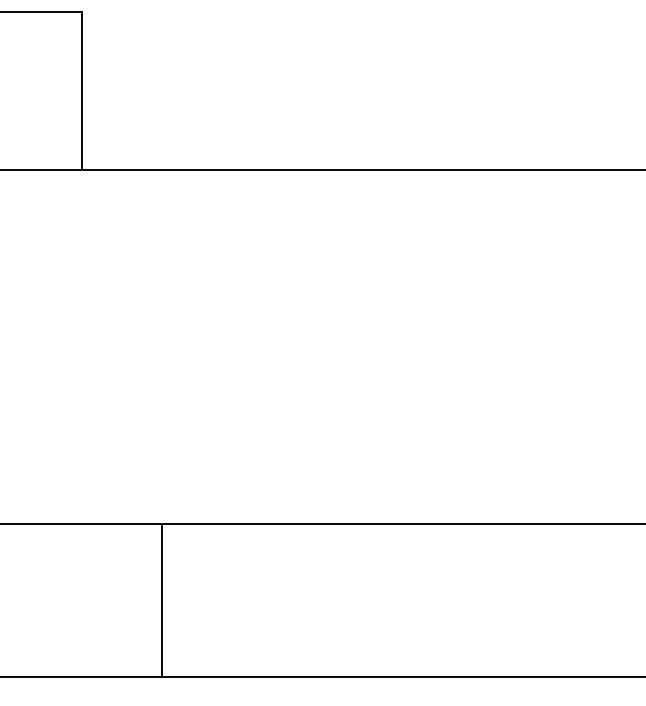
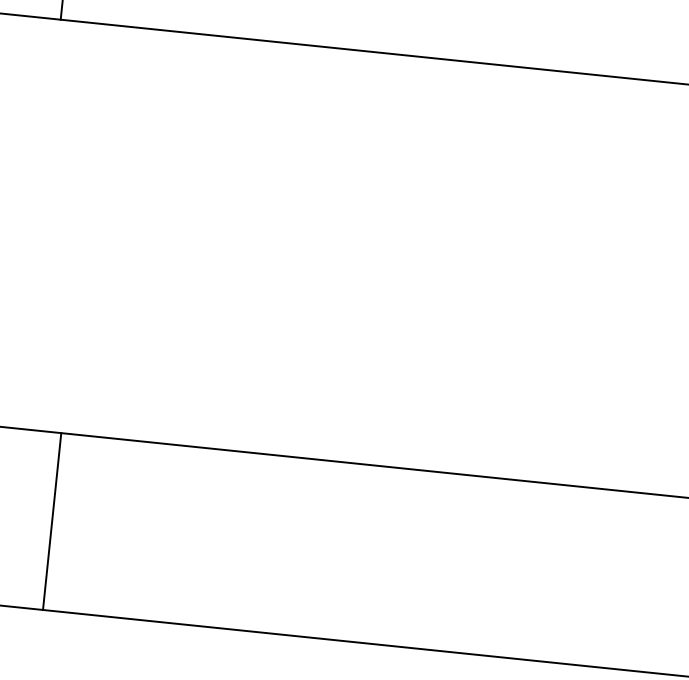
line: (162, 599) -> (52, 520), moved

